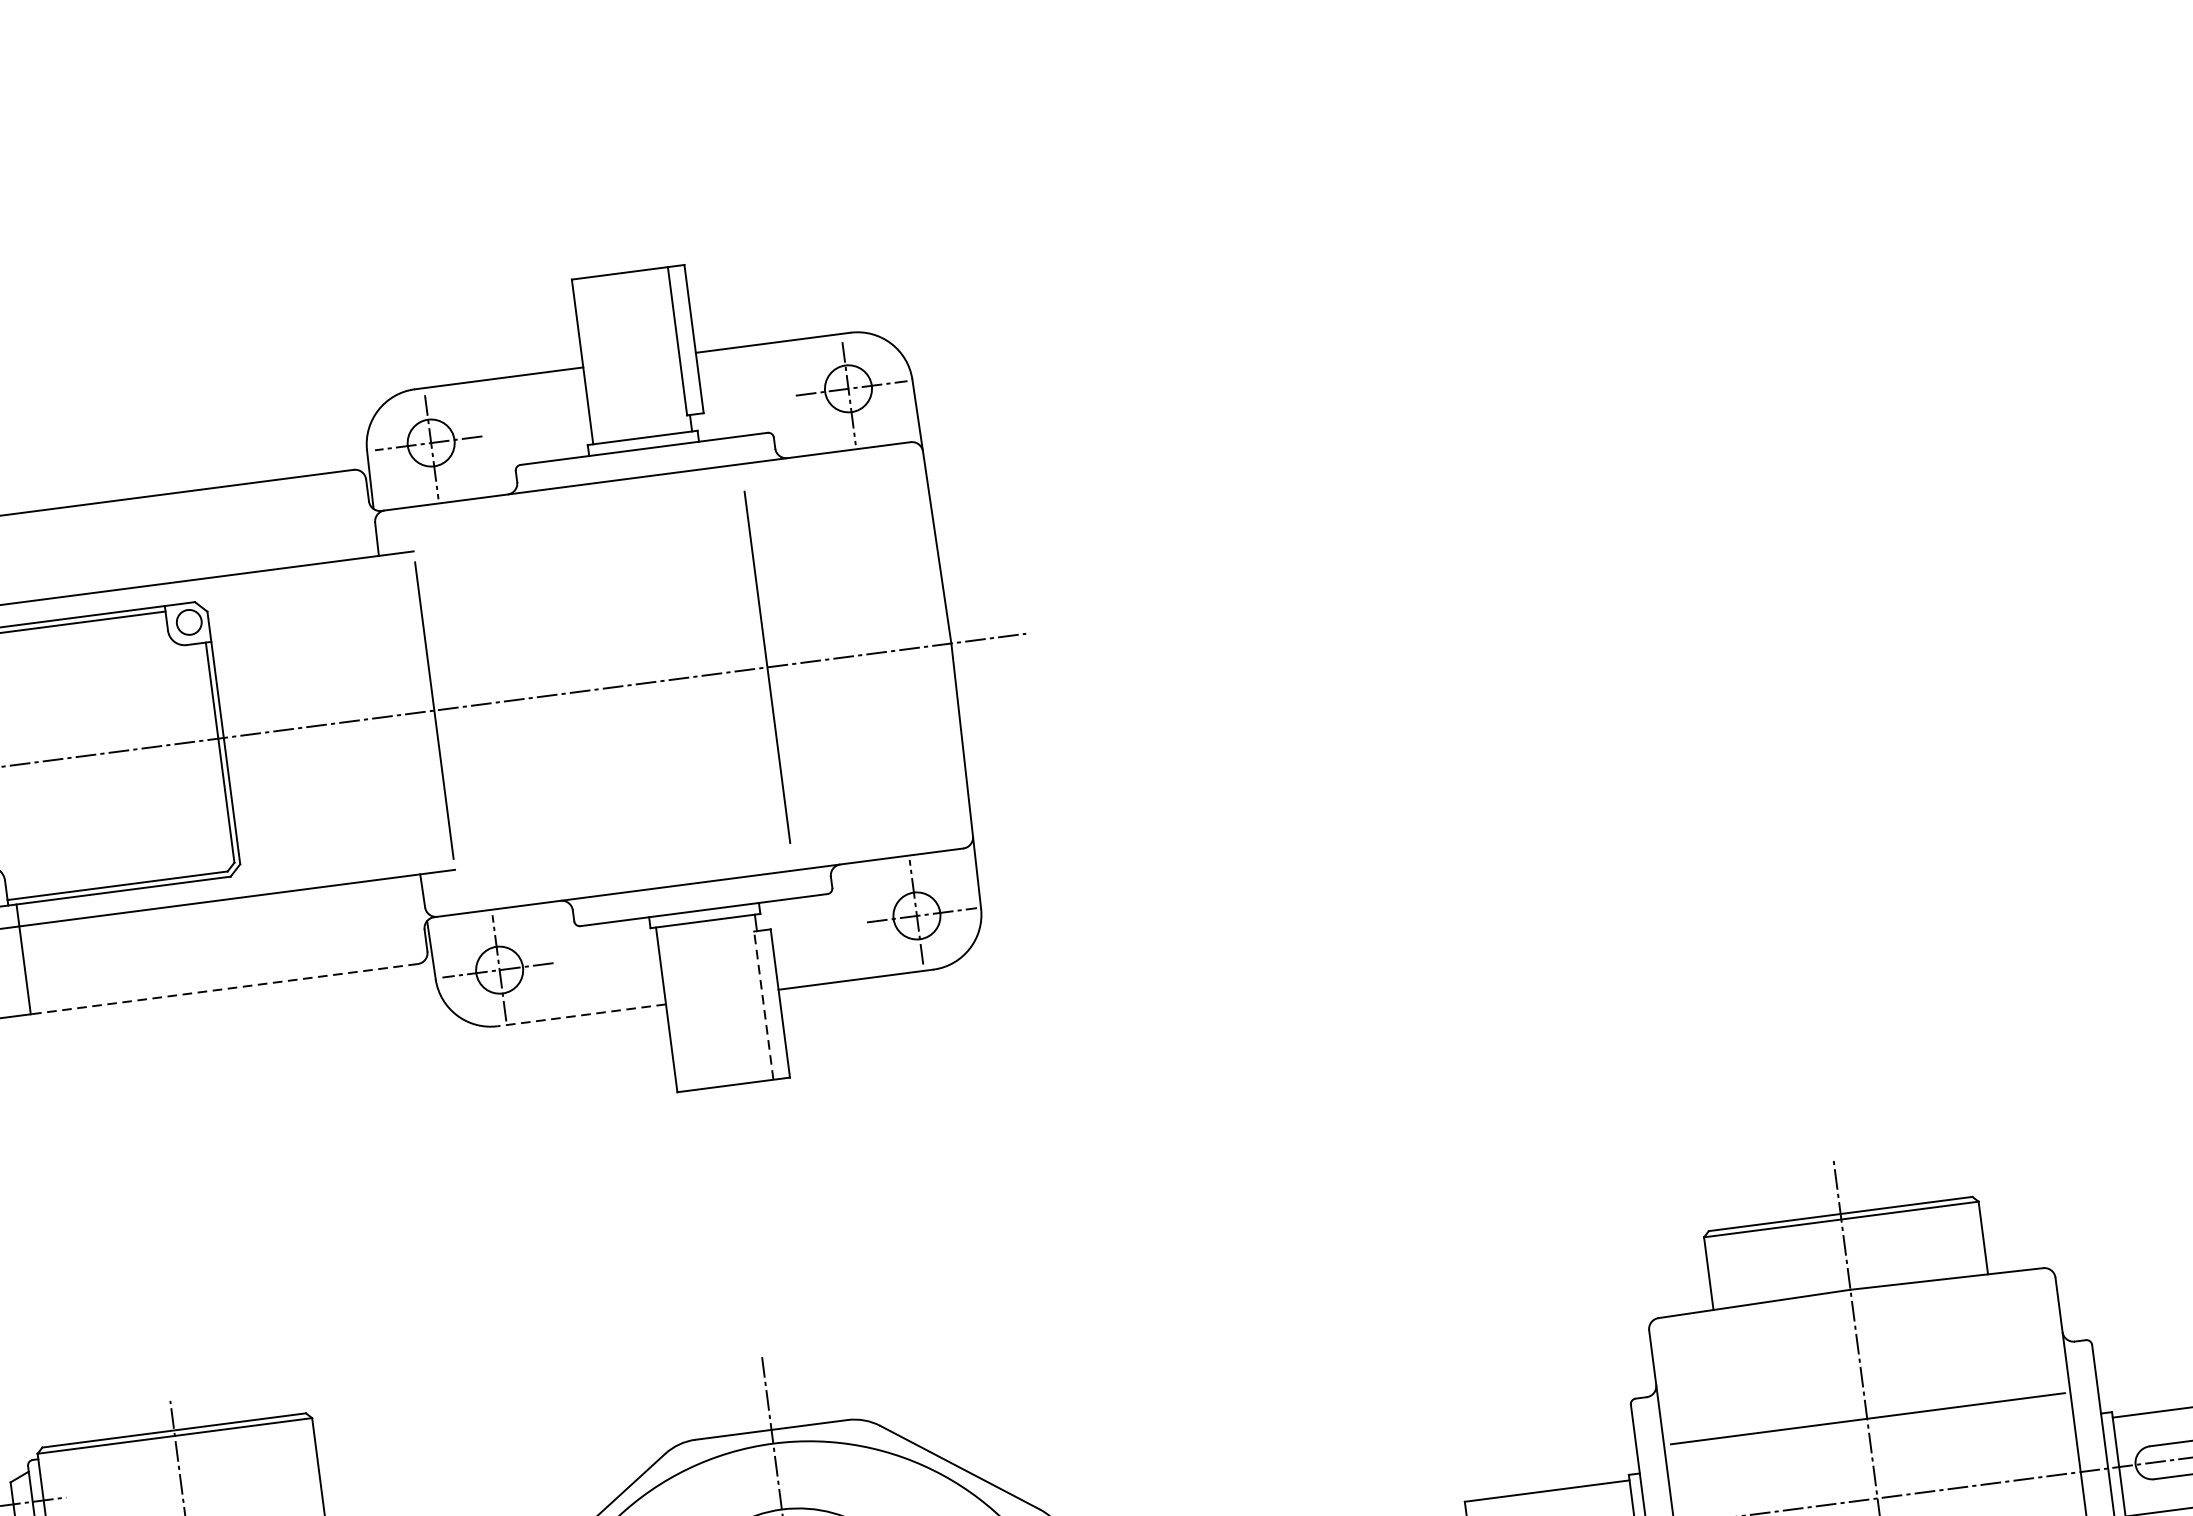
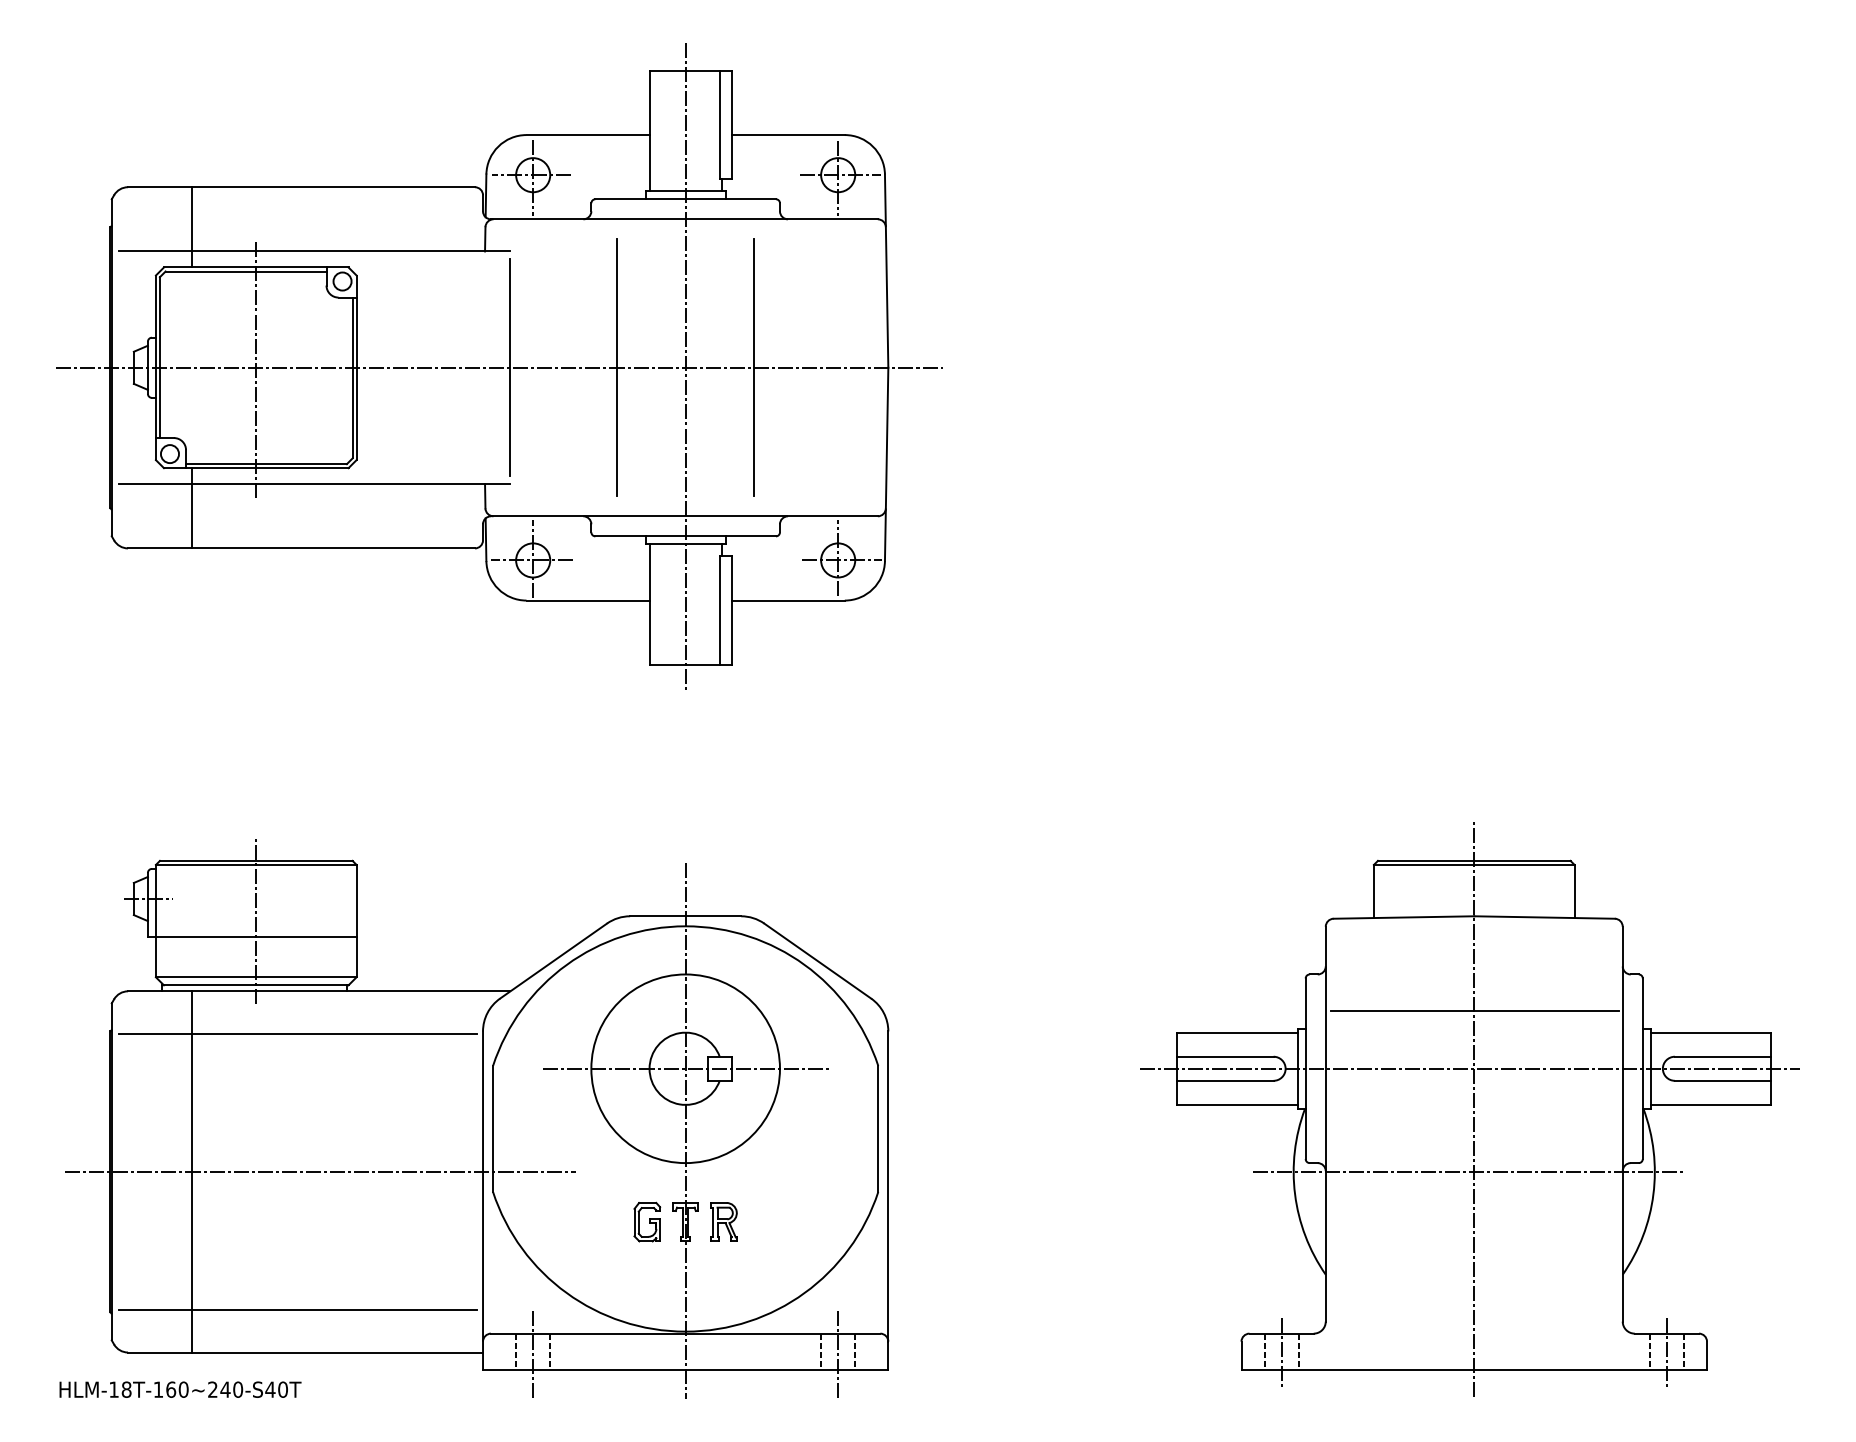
line: (673, 677) -> (685, 366), added
line: (580, 691) -> (617, 367), added
line: (87, 758) -> (256, 369), added
line: (224, 989) -> (333, 548), dashed -> solid
line: (763, 1005) -> (719, 610), dashed -> solid
line: (582, 1015) -> (588, 600), dashed -> solid

